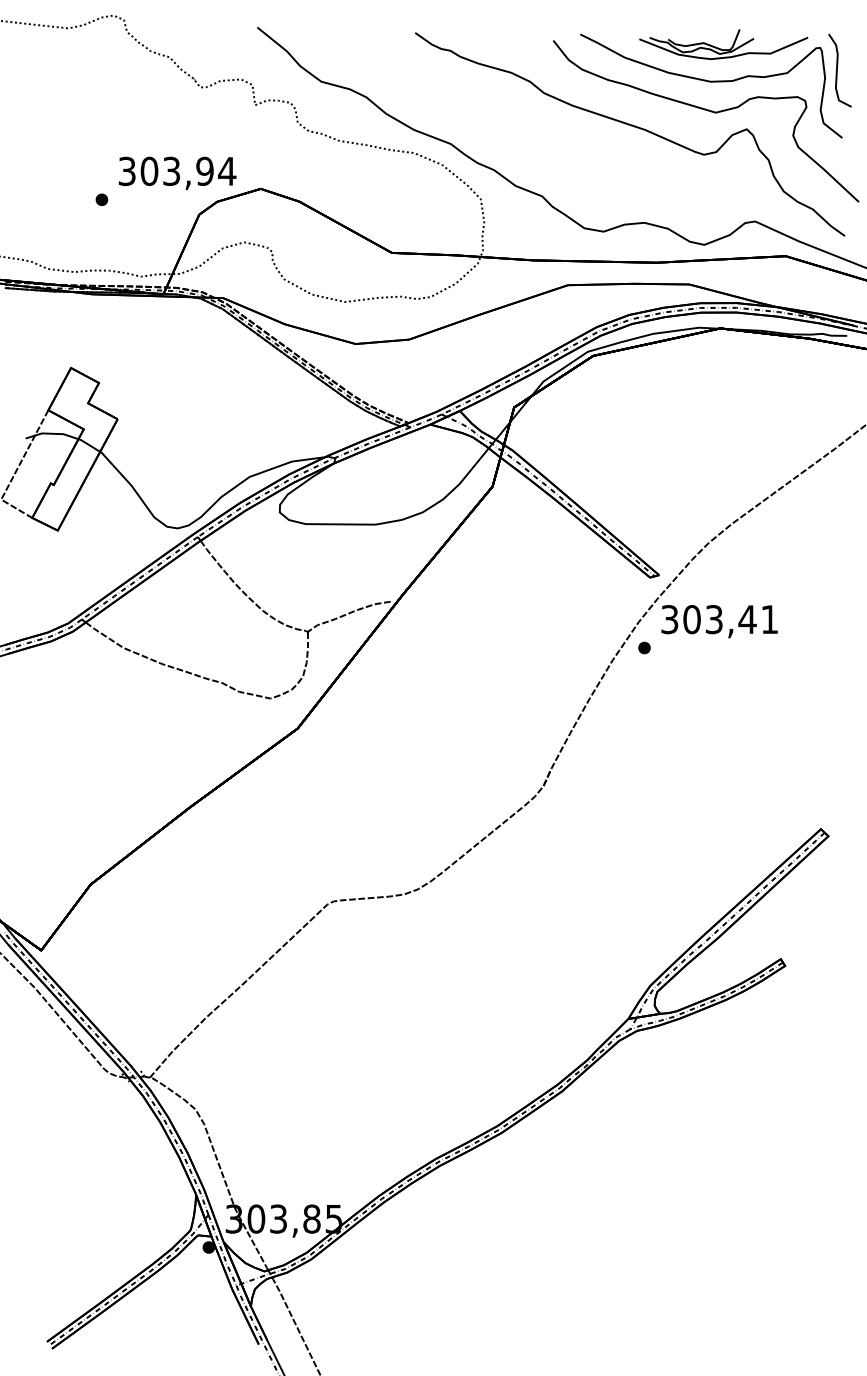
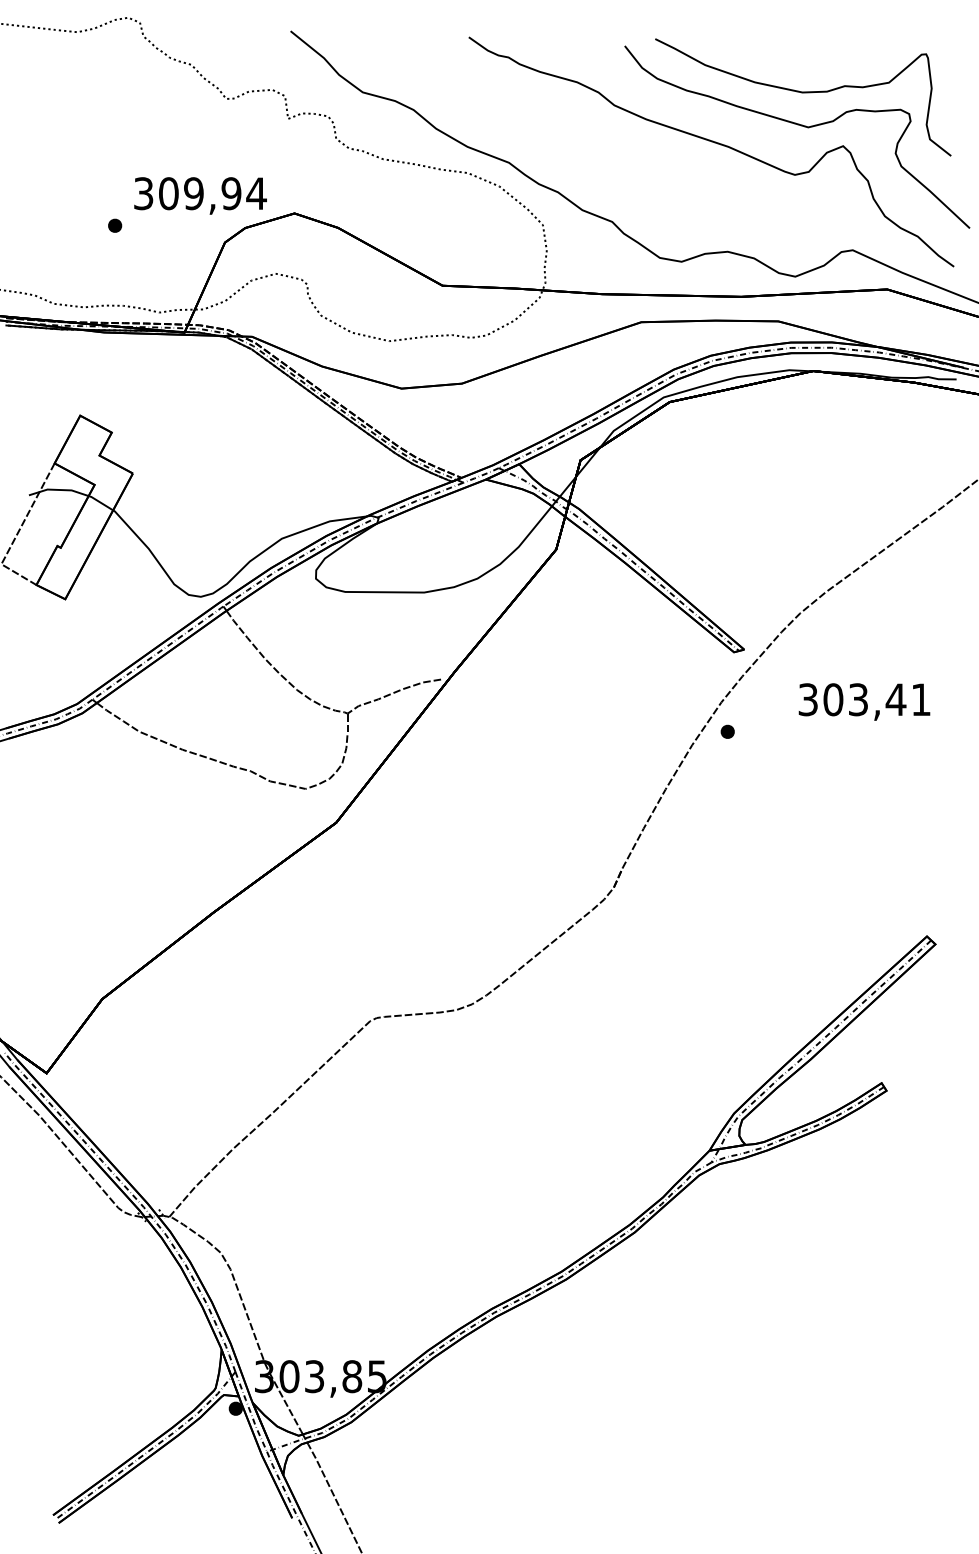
part: (723, 44) -> (816, 50), removed
curve: (837, 70) -> (945, 79), removed
text: (171, 170) -> (193, 192), 303,94 -> 309,94
text: (719, 621) -> (864, 701), moved

